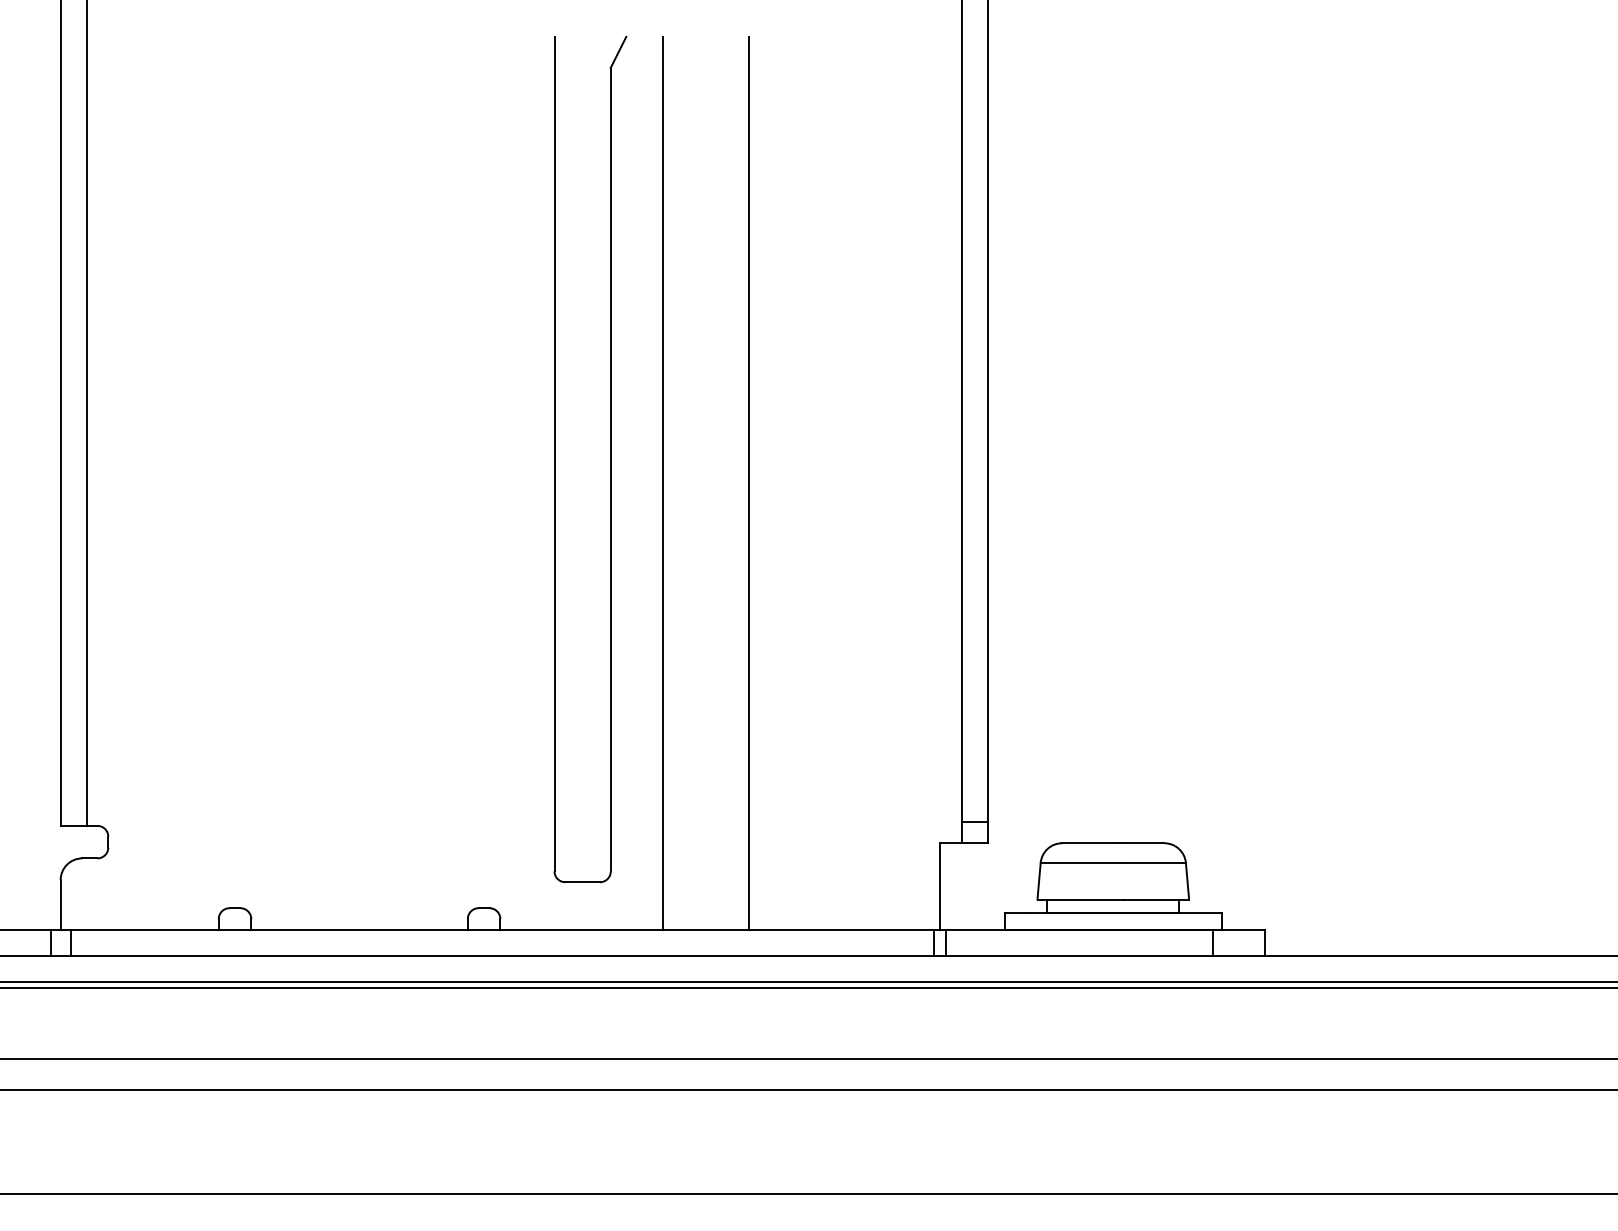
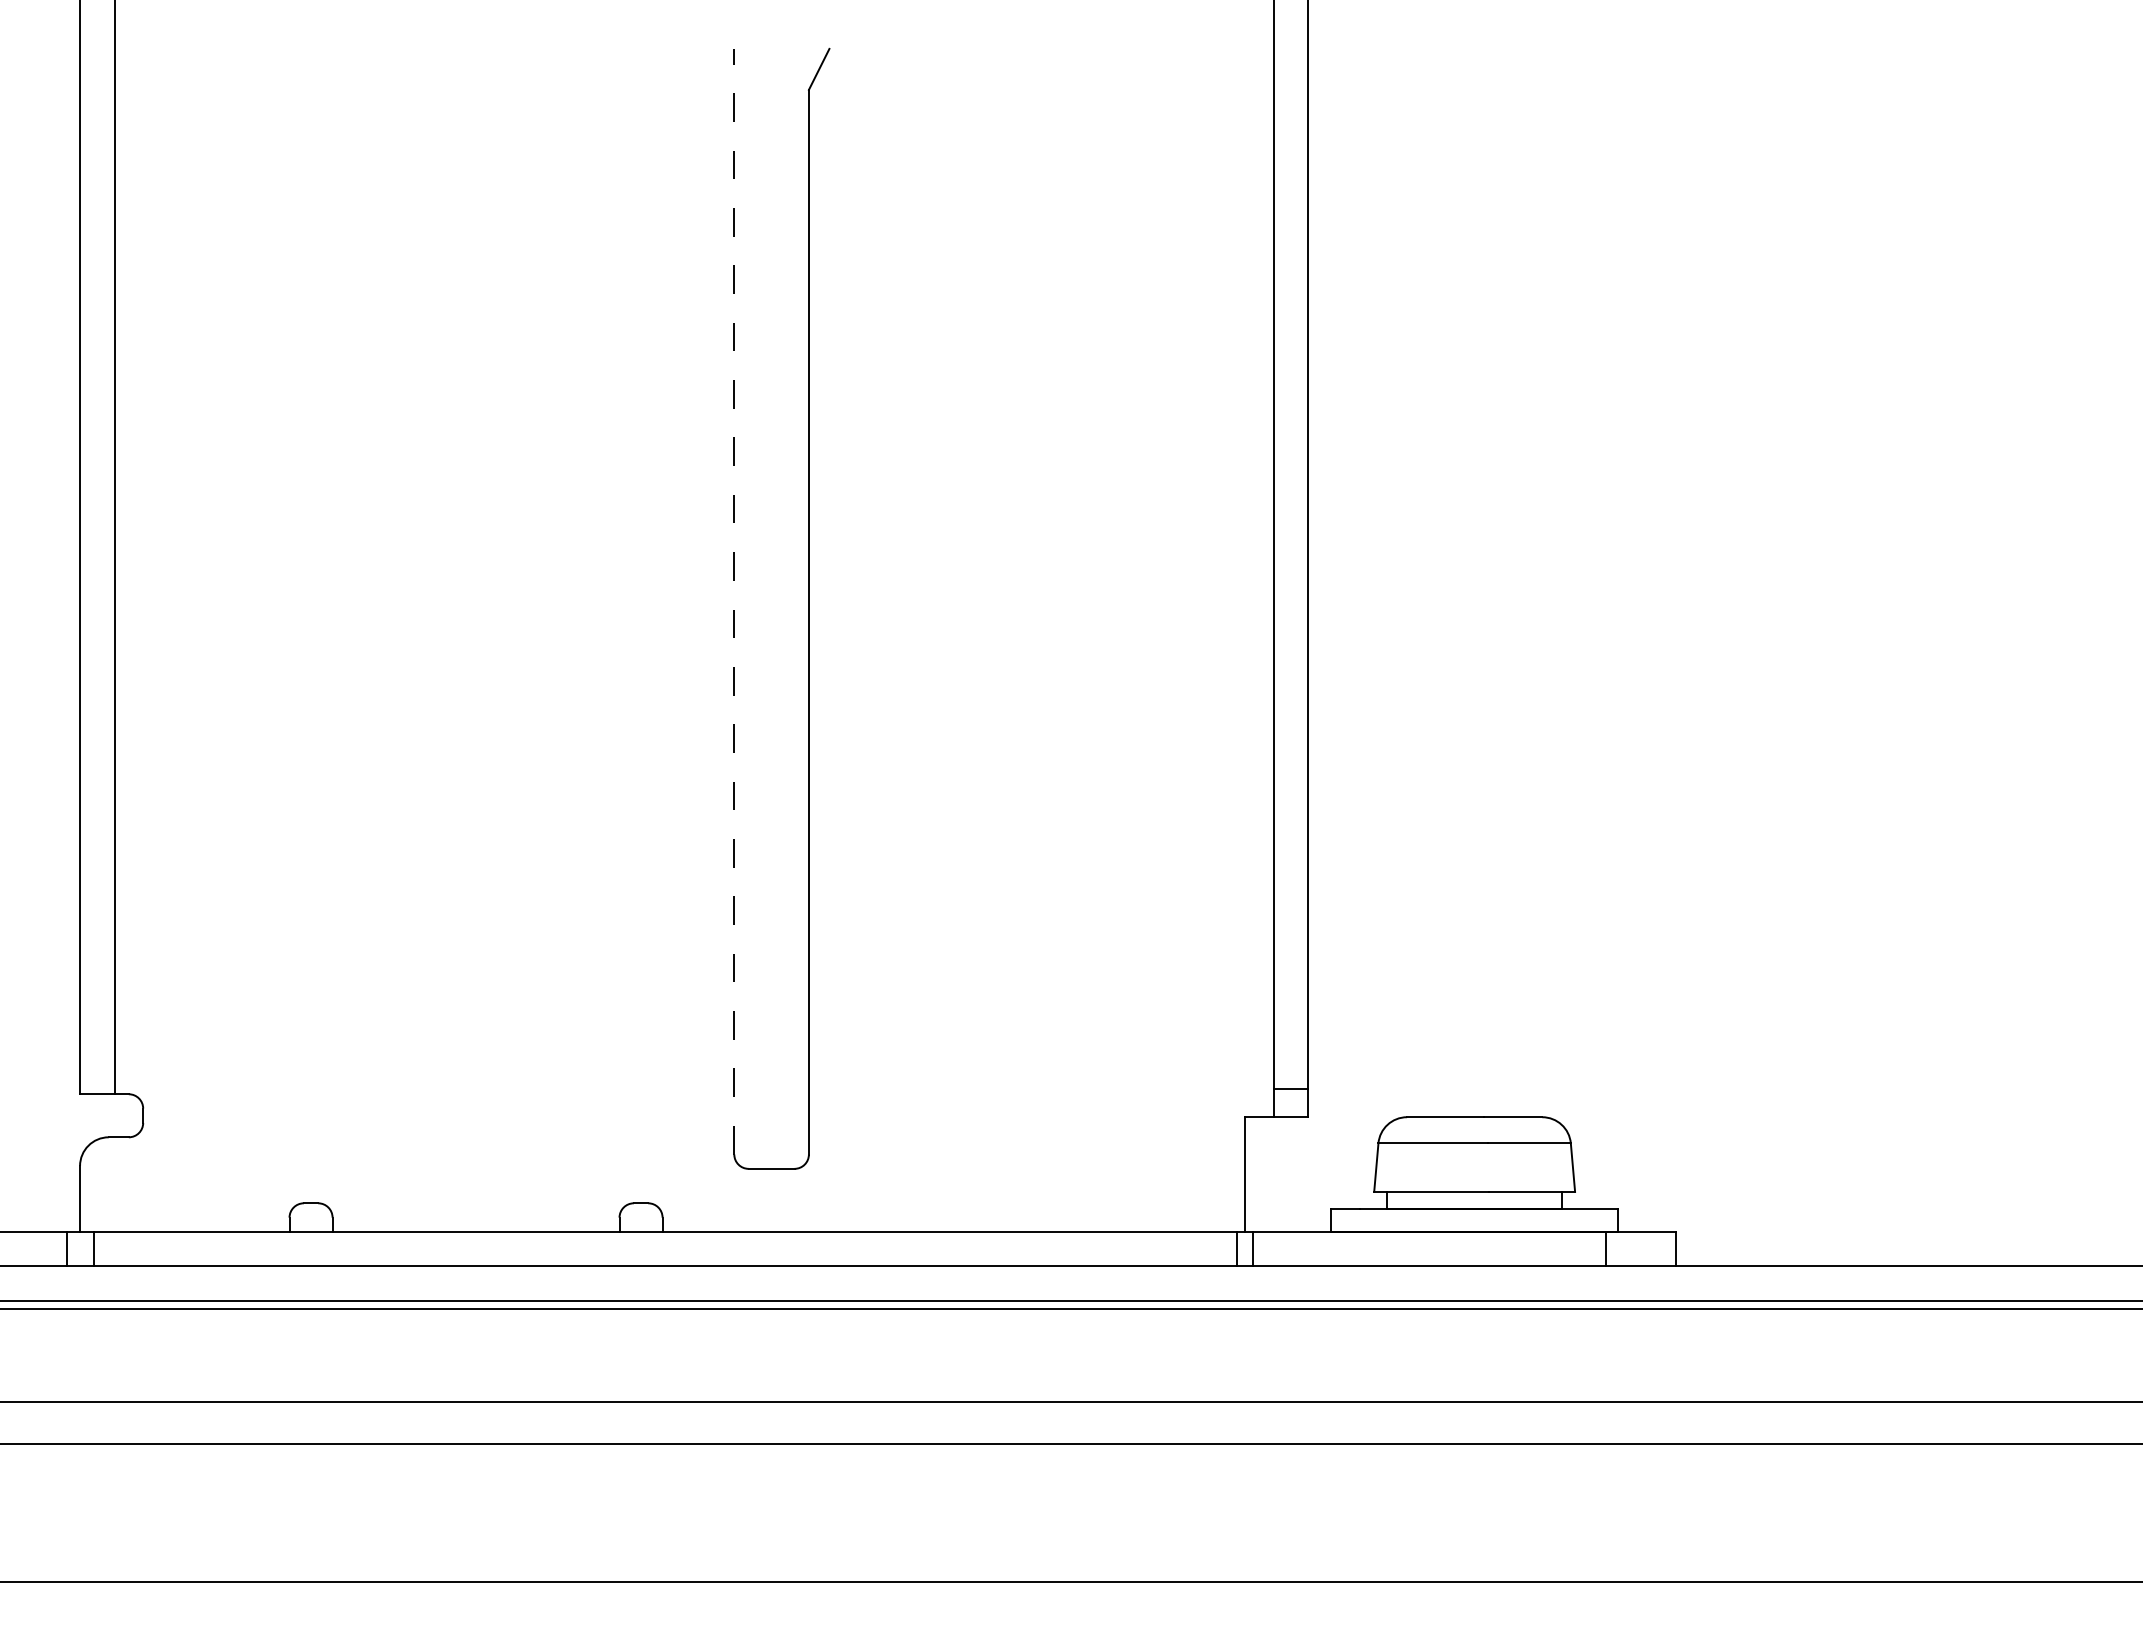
line: (554, 453) -> (734, 601), solid -> dashed
line: (662, 483) -> (877, 640), removed
line: (749, 483) -> (992, 640), removed

